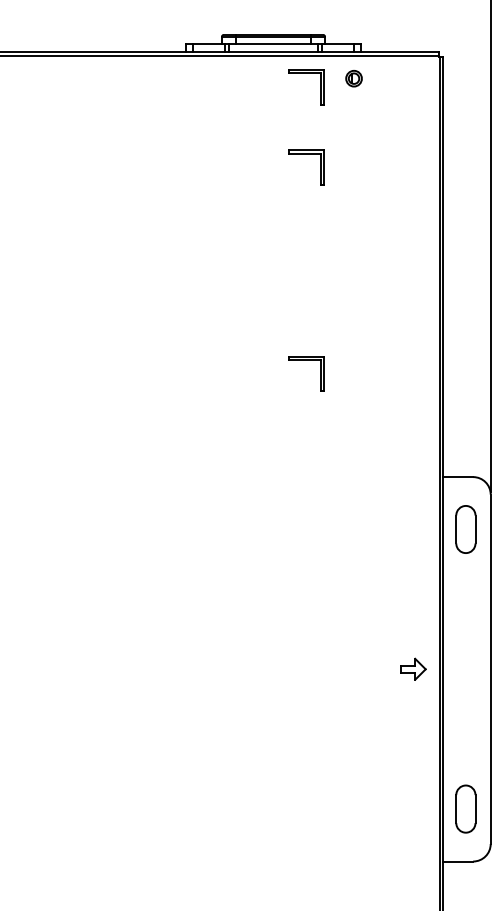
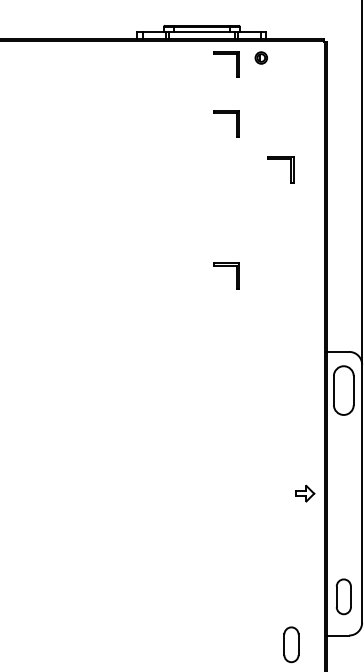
part: (380, 216) -> (280, 159), added
part: (465, 529) -> (343, 390), size x1.4
part: (394, 873) -> (291, 644), added

